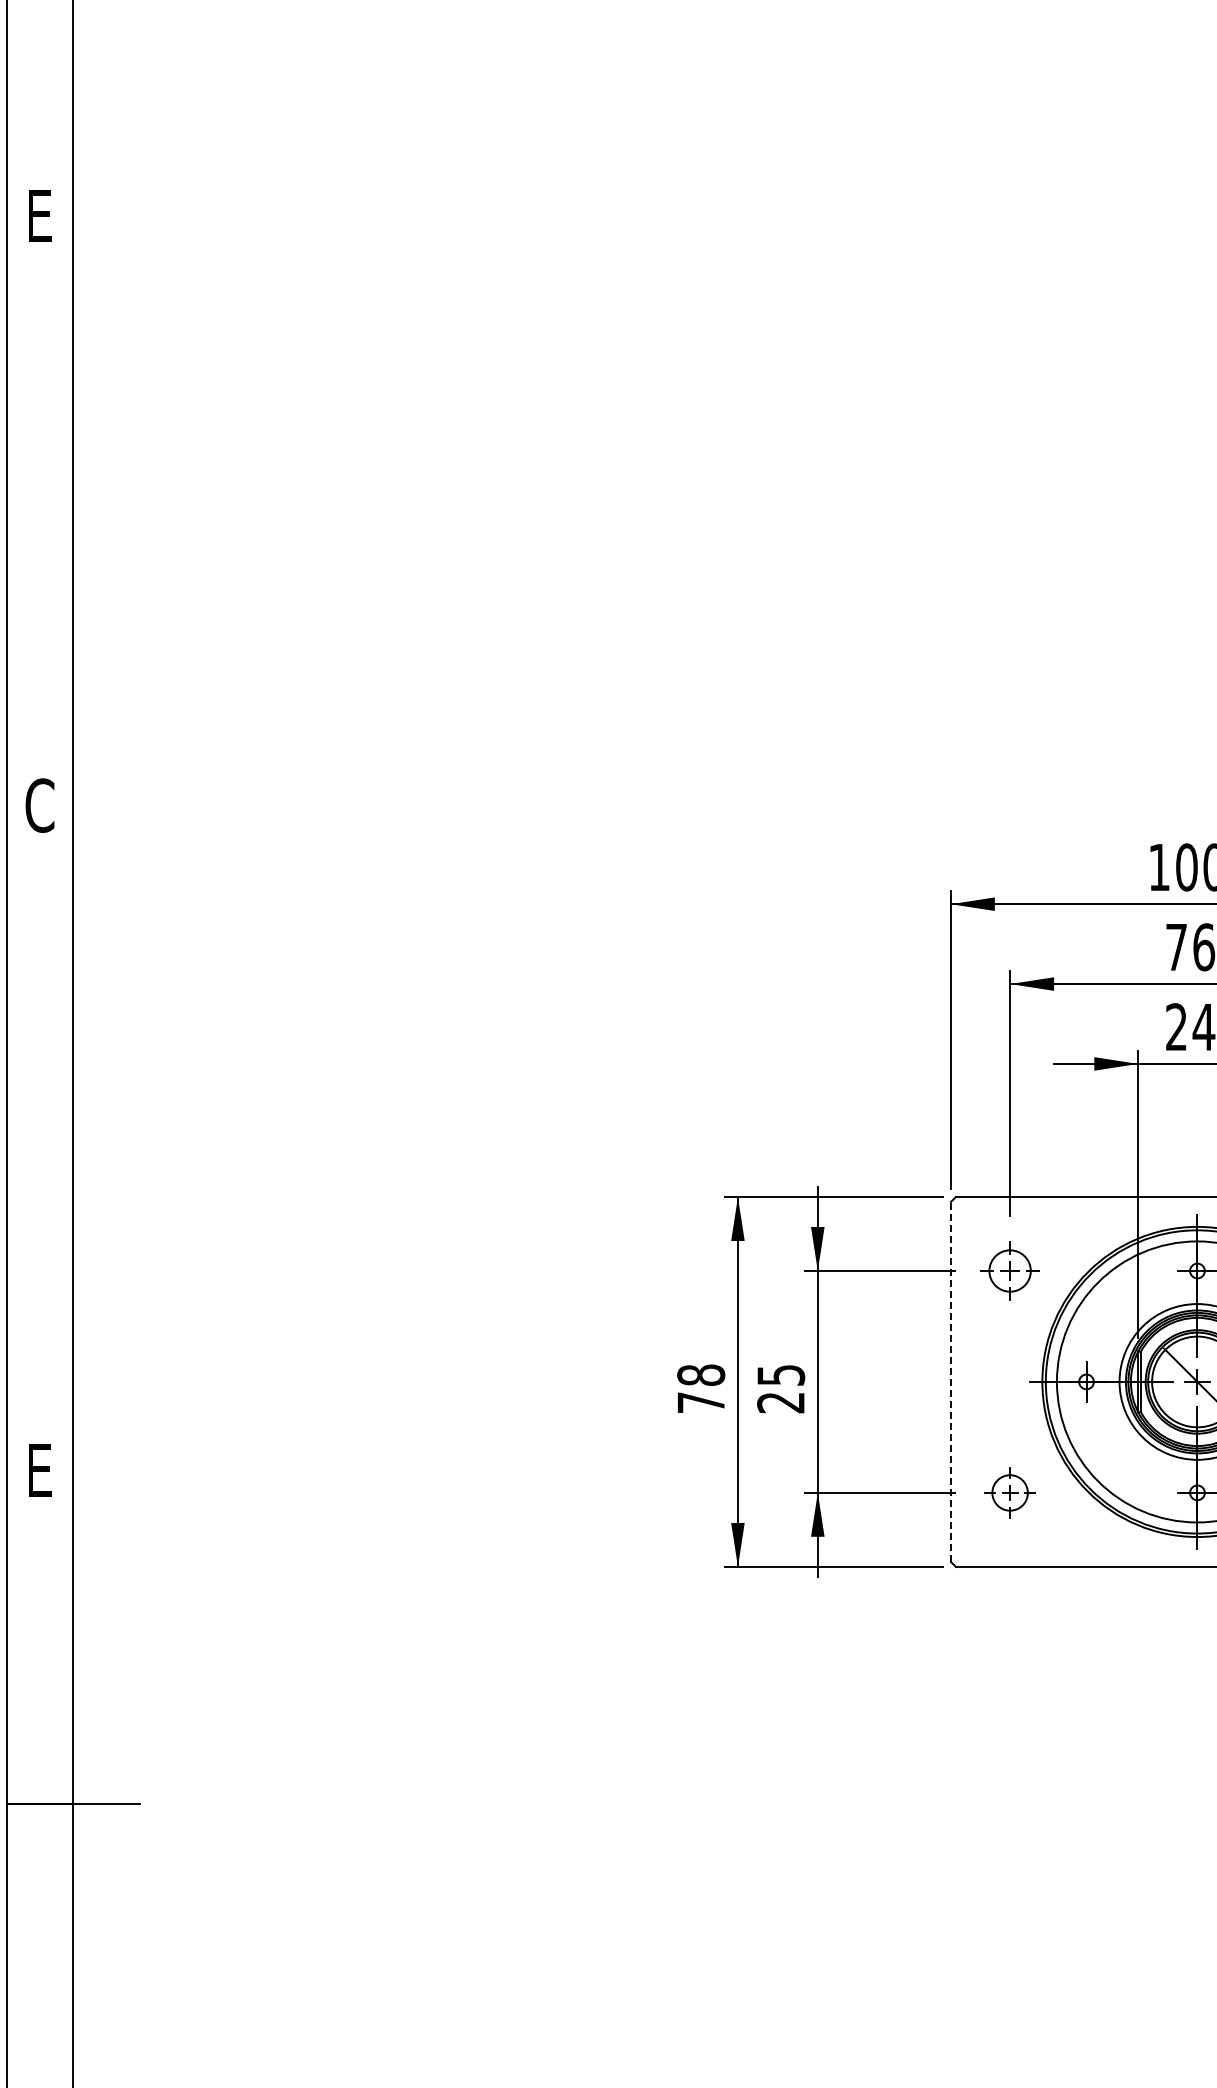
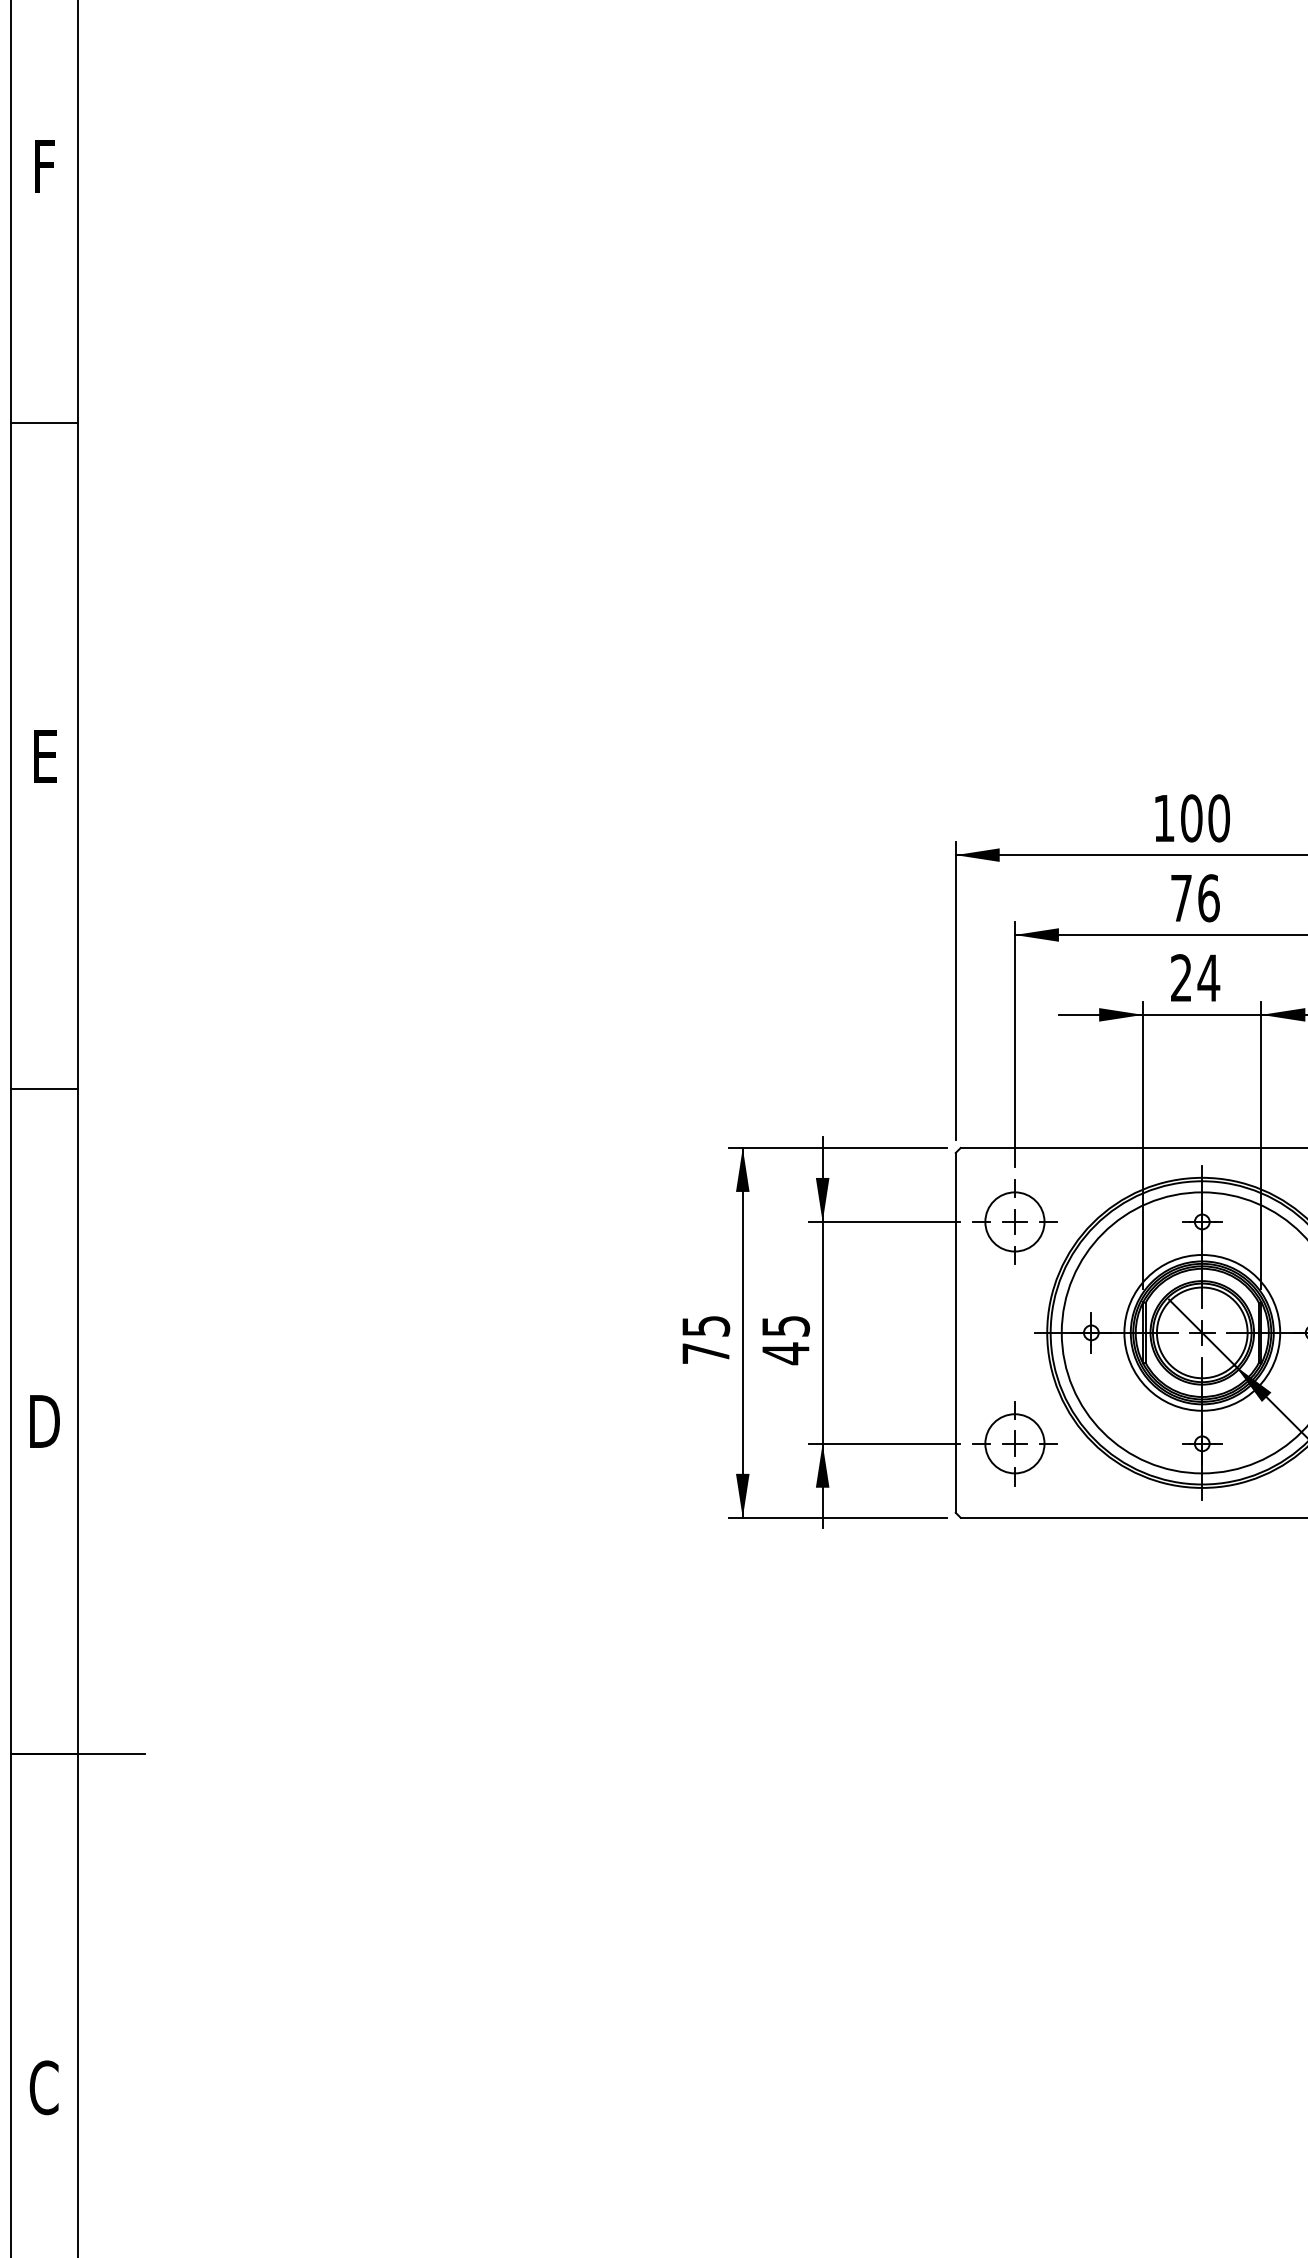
text: (39, 215) -> (44, 166), E -> F
line: (39, 472) -> (44, 423), added
text: (39, 805) -> (44, 756), C -> E
line: (39, 1137) -> (44, 1088), added
part: (1009, 1270) -> (1014, 1221), size x1.43
text: (701, 1374) -> (706, 1325), 78 -> 75
line: (950, 1381) -> (955, 1332), dashed -> solid
text: (780, 1402) -> (785, 1353), 25 -> 45
text: (39, 1470) -> (44, 1421), E -> D
part: (1009, 1492) -> (1014, 1443), size x1.67

